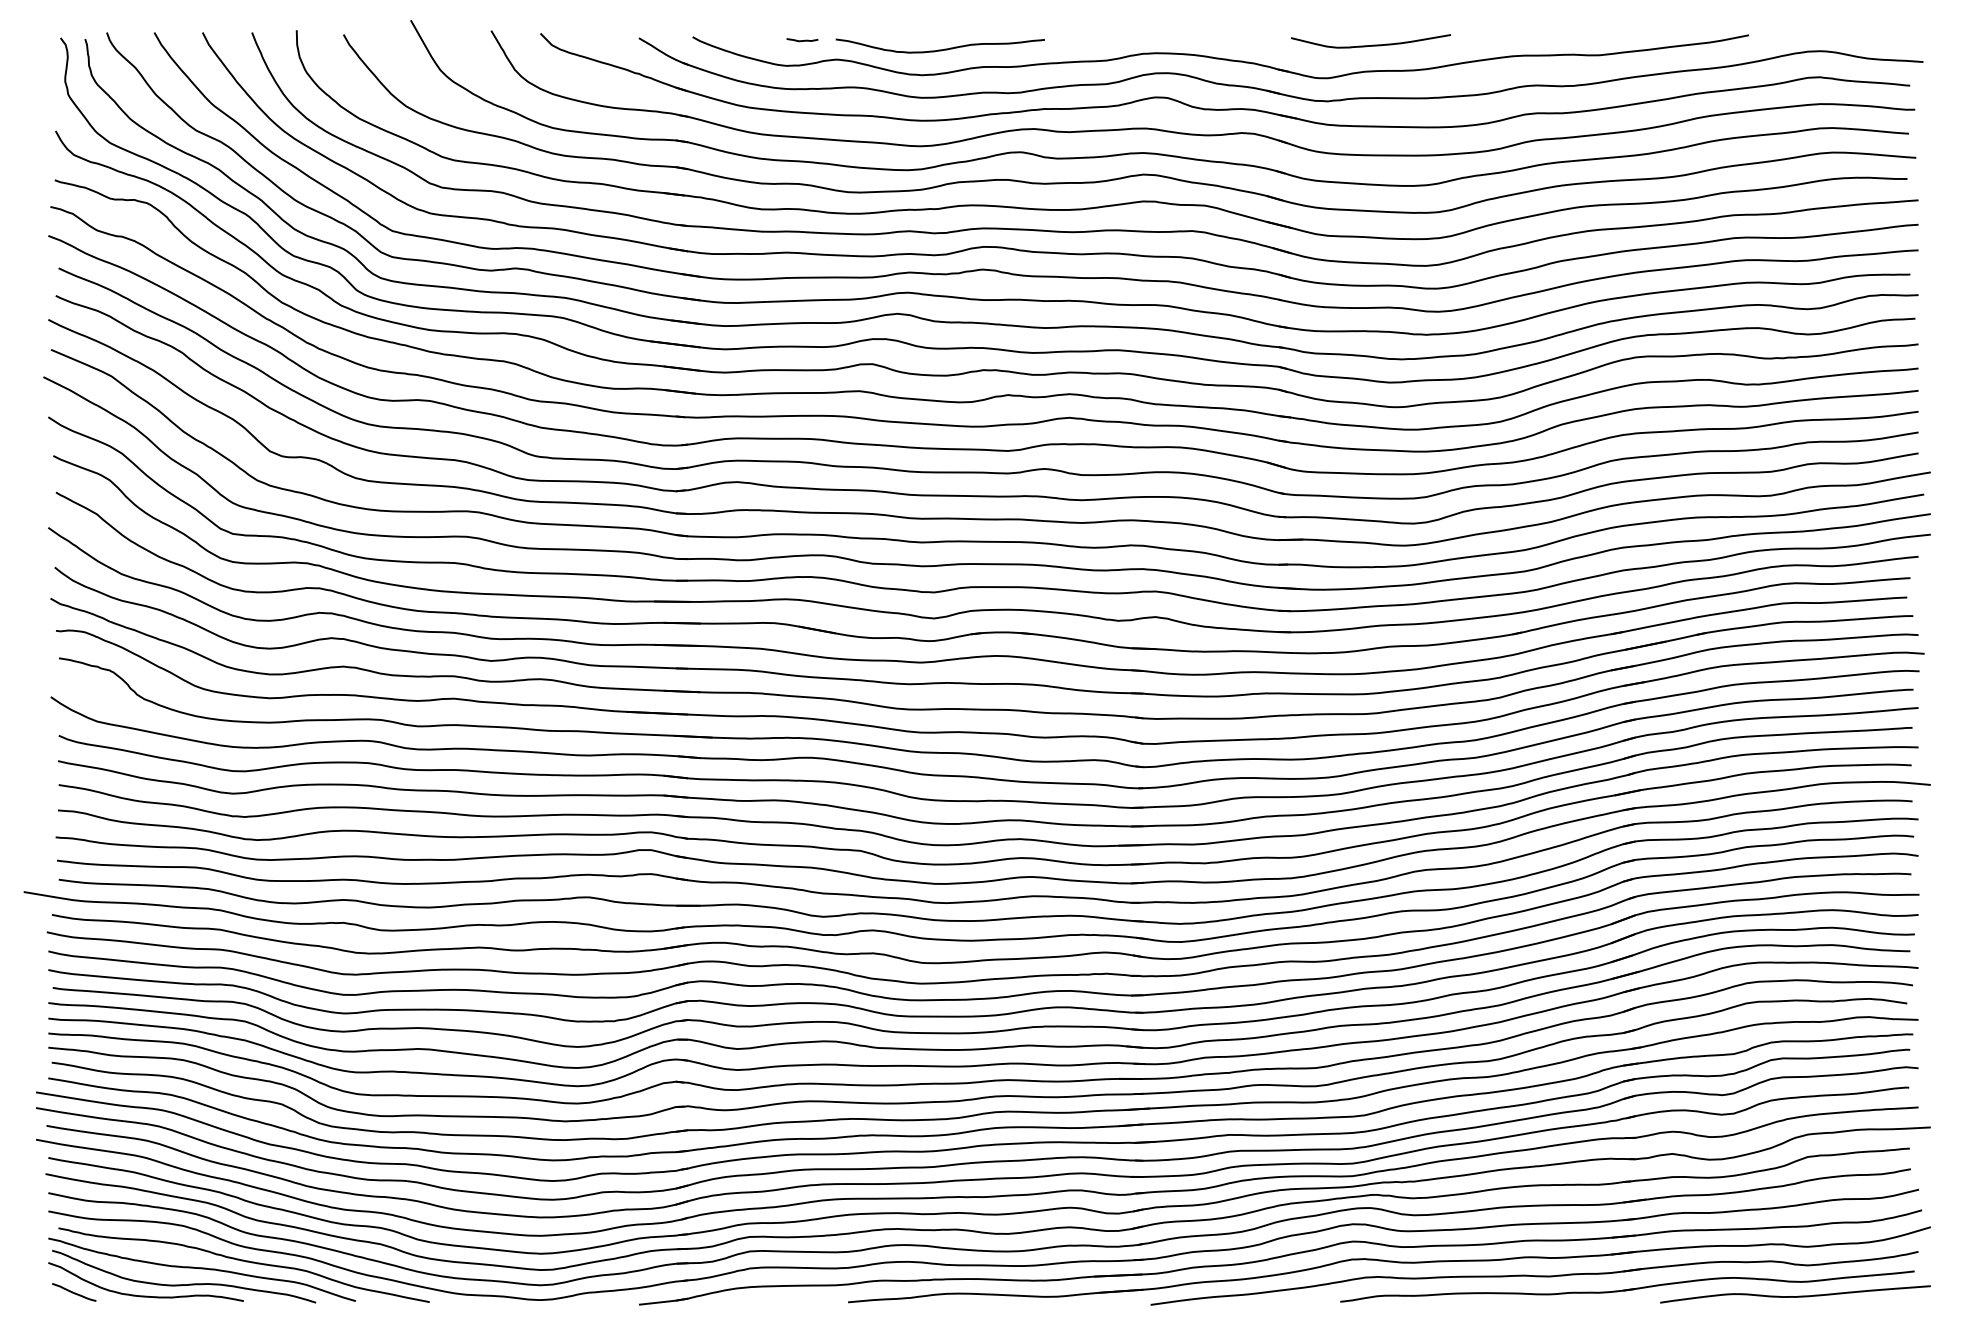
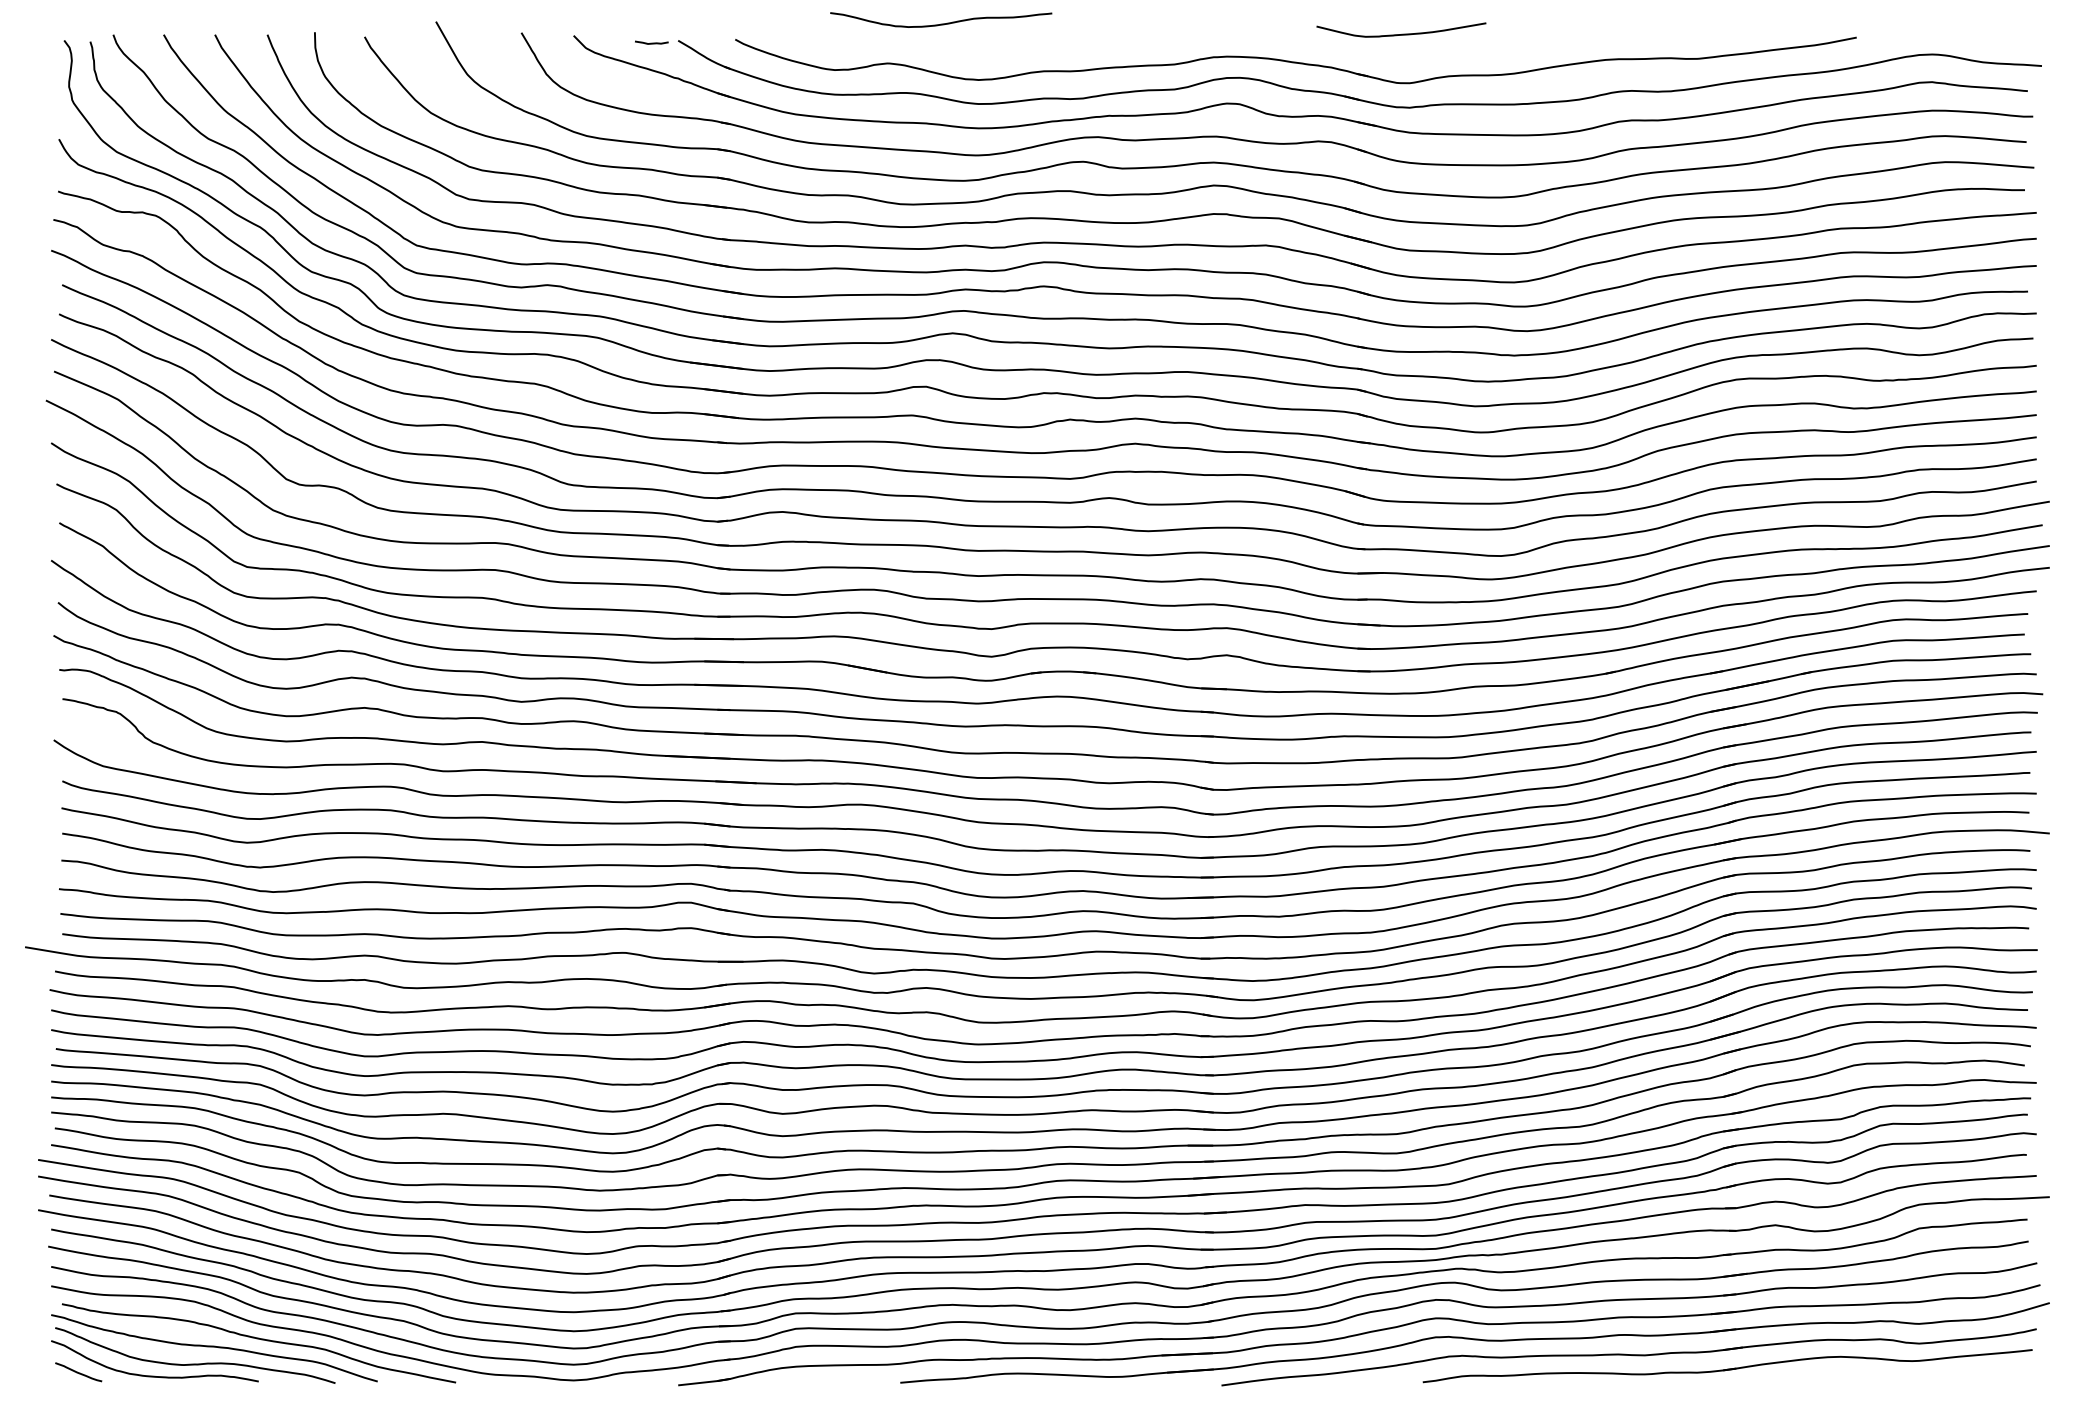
curve: (802, 39) -> (651, 42), moved
curve: (1372, 44) -> (1402, 33), moved
curve: (940, 49) -> (941, 23), moved
curve: (1794, 1296) -> (1905, 1376), removed

